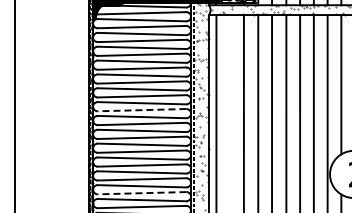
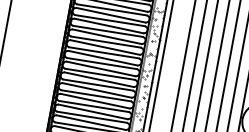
line: (141, 110) -> (105, 42), dashed -> solid
line: (141, 193) -> (93, 106), dashed -> solid

